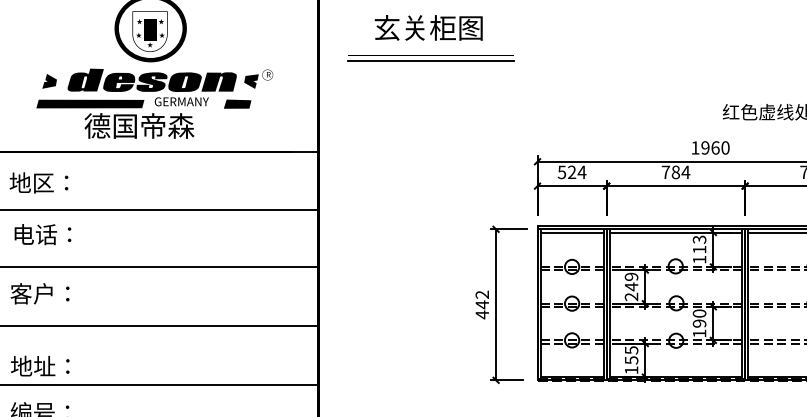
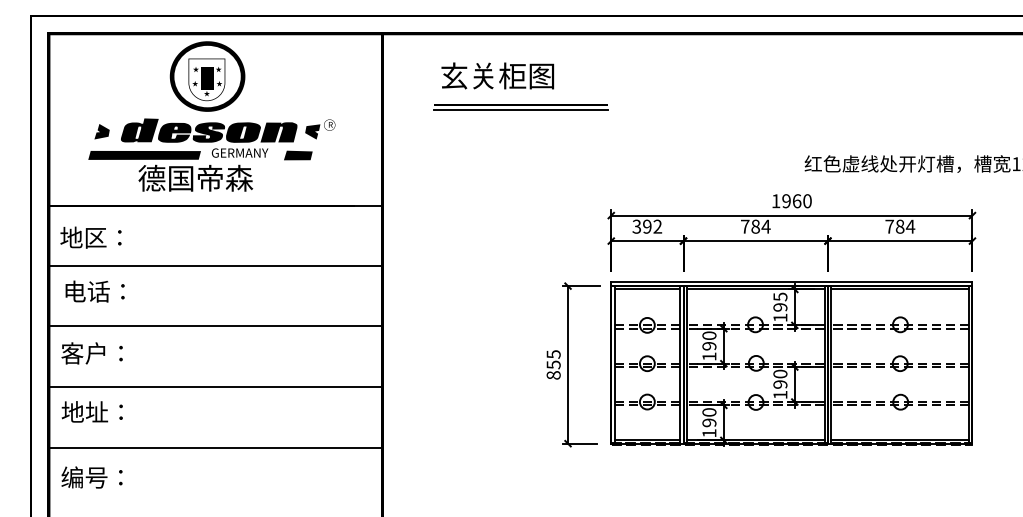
part: (430, 58) -> (520, 107), moved
text: (572, 172) -> (647, 226), 524 -> 392
text: (699, 244) -> (780, 301), 113 -> 195
text: (631, 286) -> (709, 345), 249 -> 190
text: (482, 305) -> (553, 365), 442 -> 855
text: (631, 355) -> (709, 417), 155 -> 190
text: (39, 365) -> (91, 411), moved

